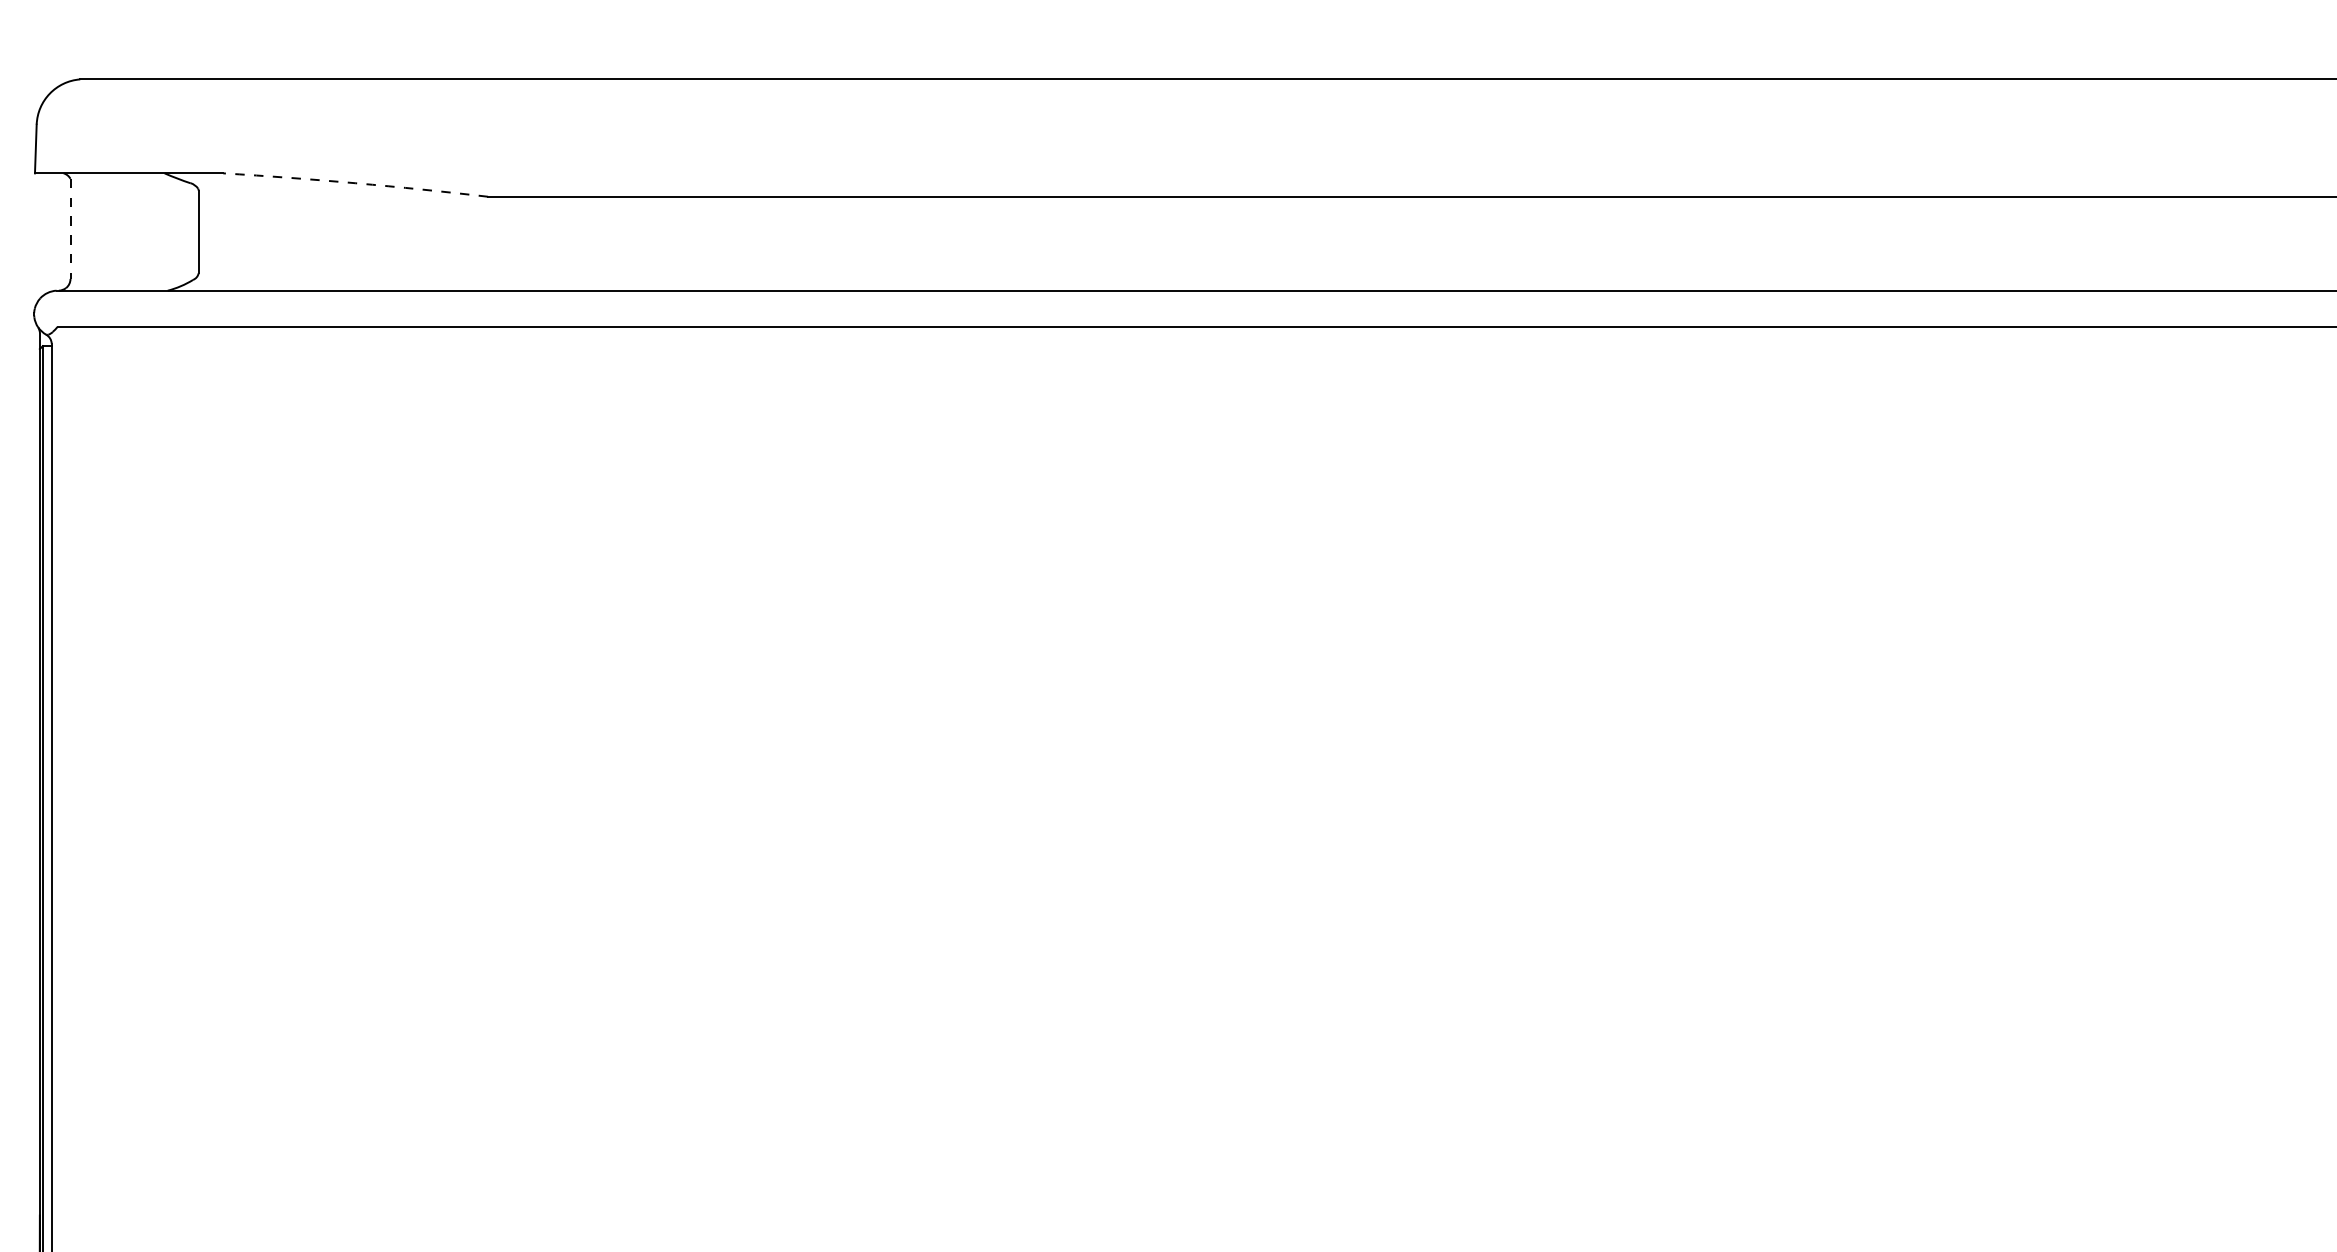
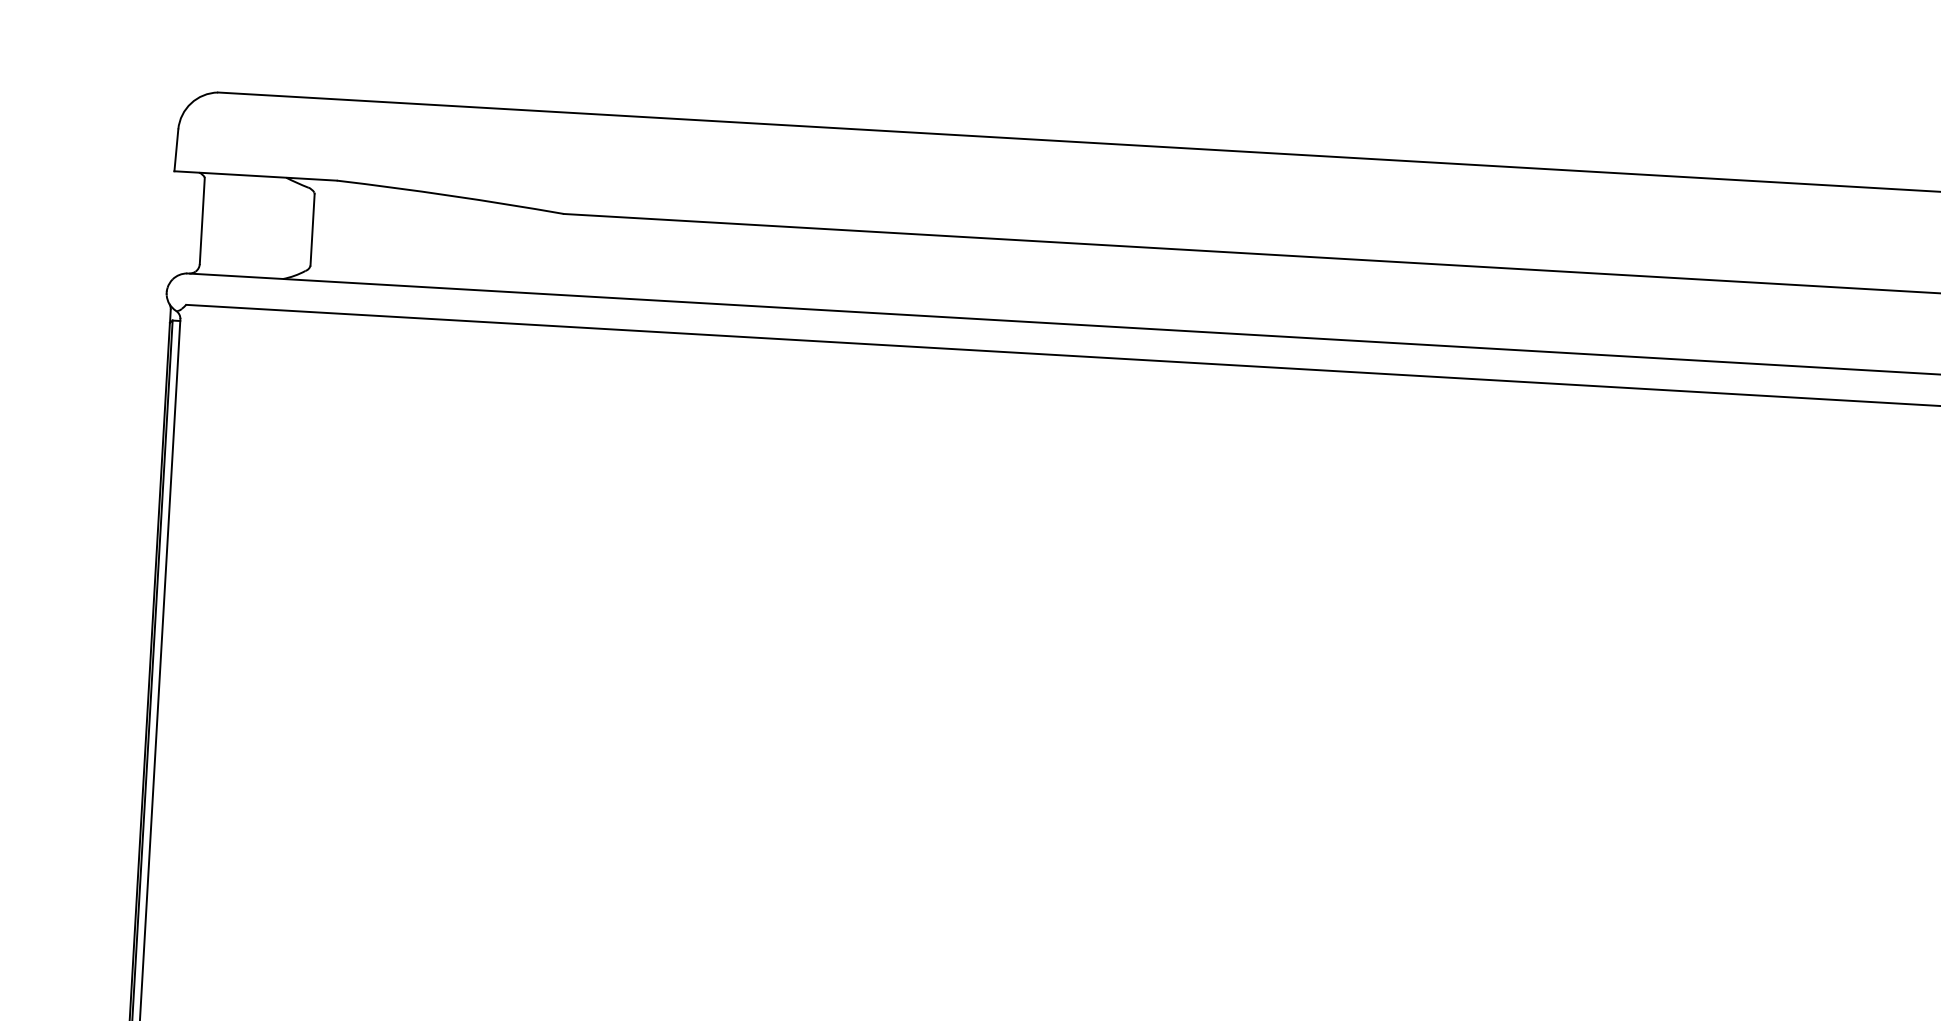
arc: (355, 183) -> (450, 195), dashed -> solid
line: (70, 229) -> (202, 221), dashed -> solid

